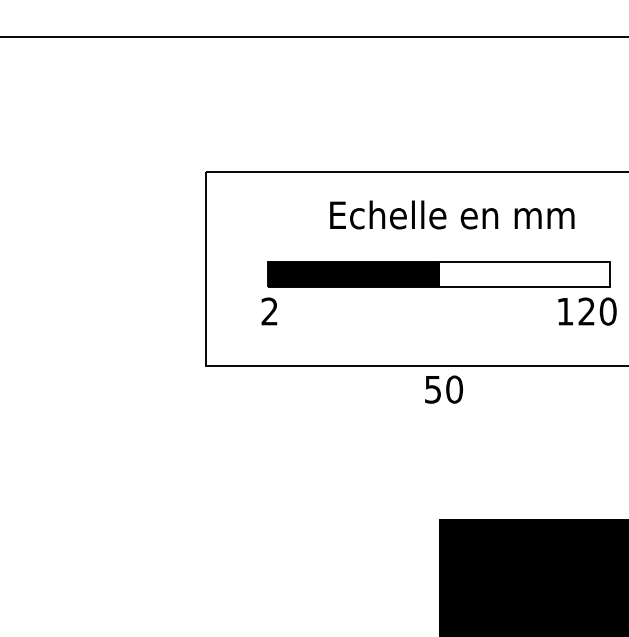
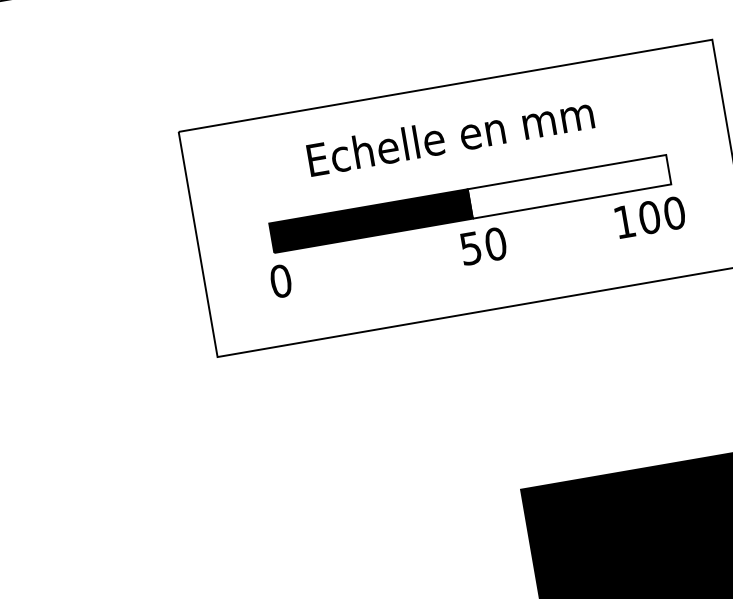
text: (452, 214) -> (450, 135), moved
text: (269, 311) -> (280, 281), 2 -> 0
text: (586, 311) -> (649, 217), 120 -> 100
text: (443, 389) -> (483, 246), moved

